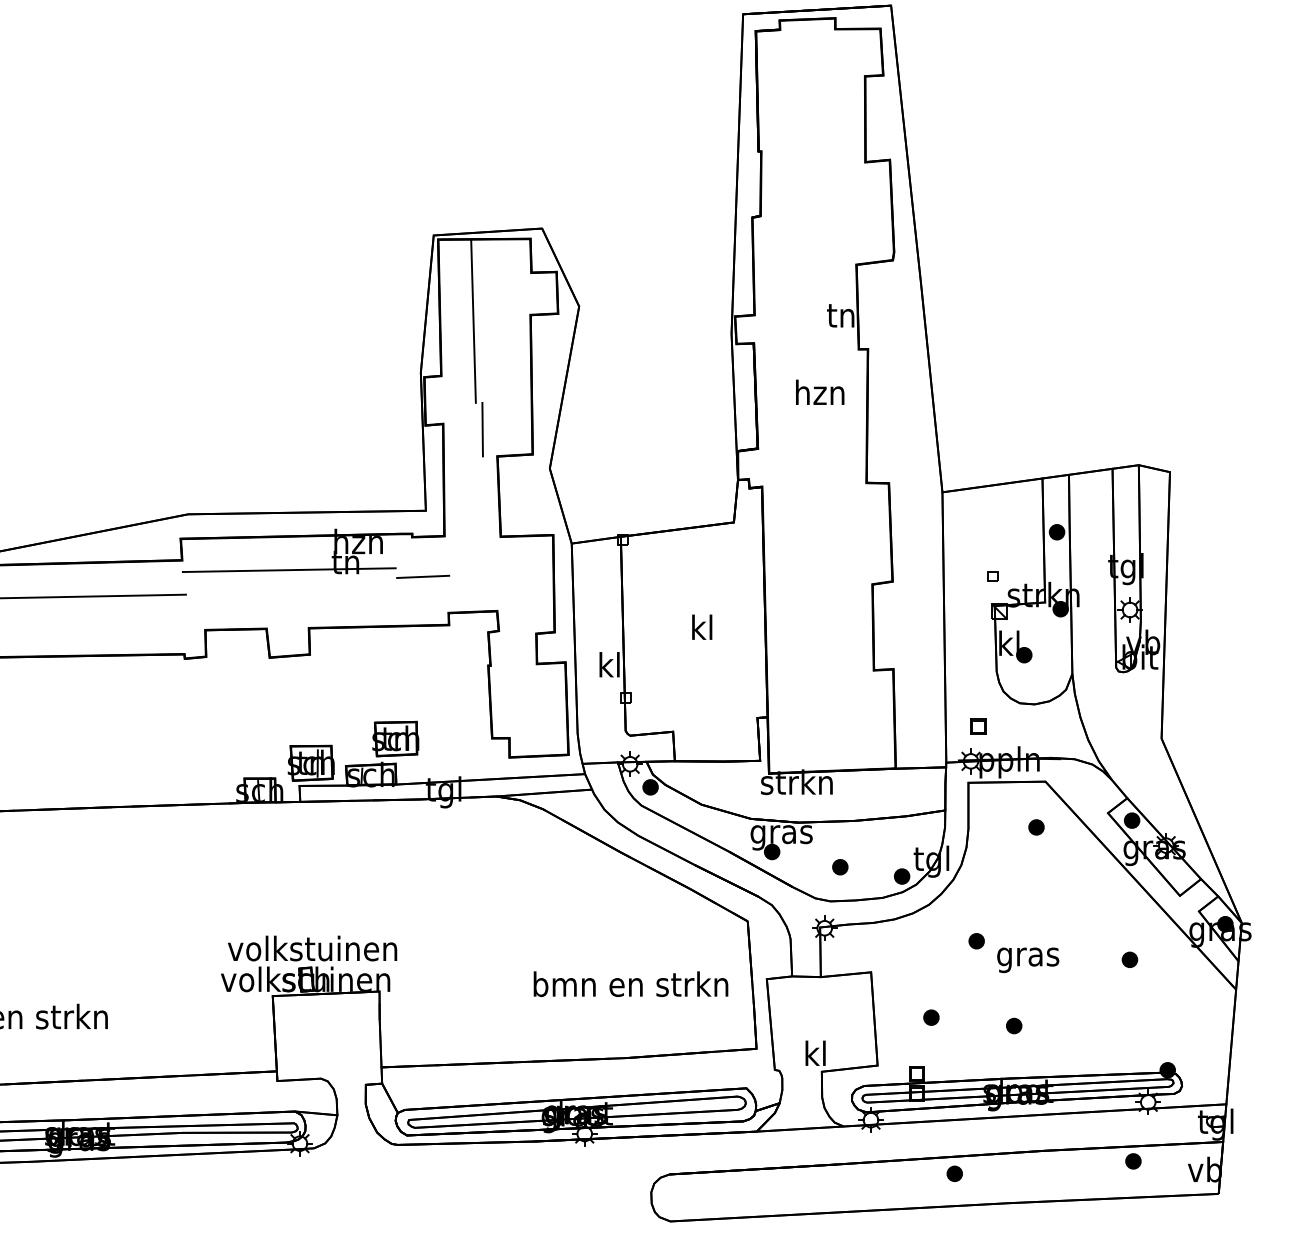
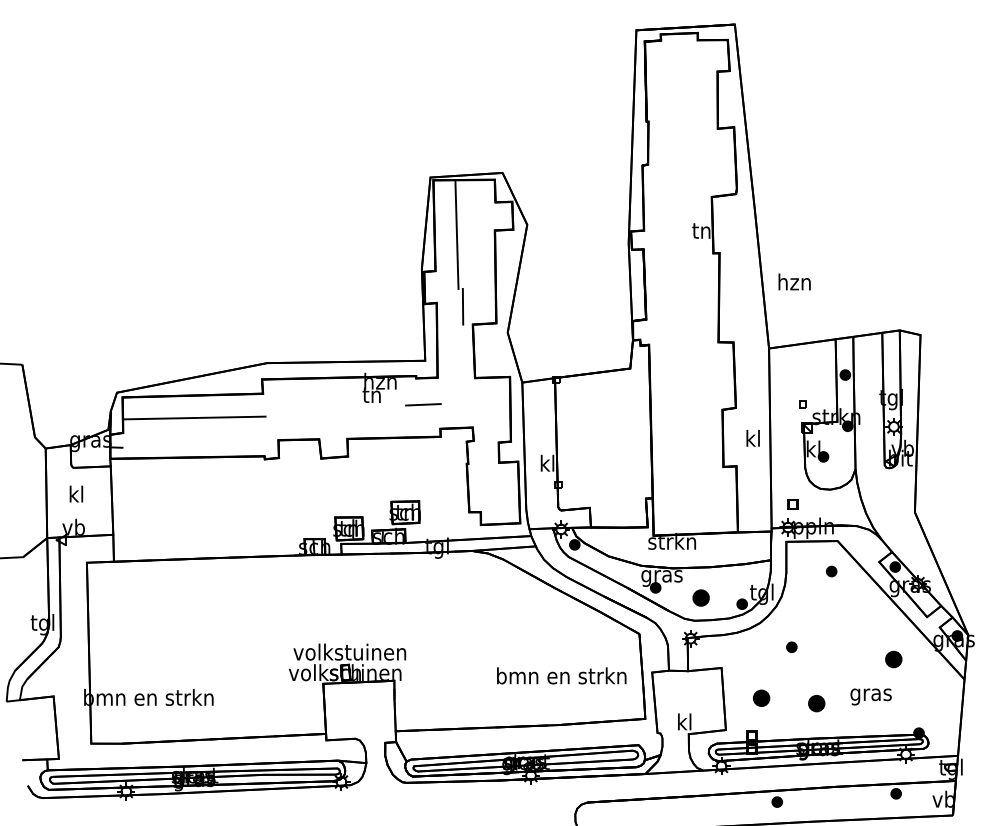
text: (819, 391) -> (794, 281), moved
line: (289, 570) -> (334, 400), removed
text: (701, 626) -> (752, 437), moved
part: (839, 866) -> (700, 597), size x1.6
text: (1027, 959) -> (870, 696), moved
part: (1129, 959) -> (893, 659), size x1.6
part: (931, 1016) -> (761, 697), size x1.6
part: (1013, 1025) -> (816, 703), size x1.6

